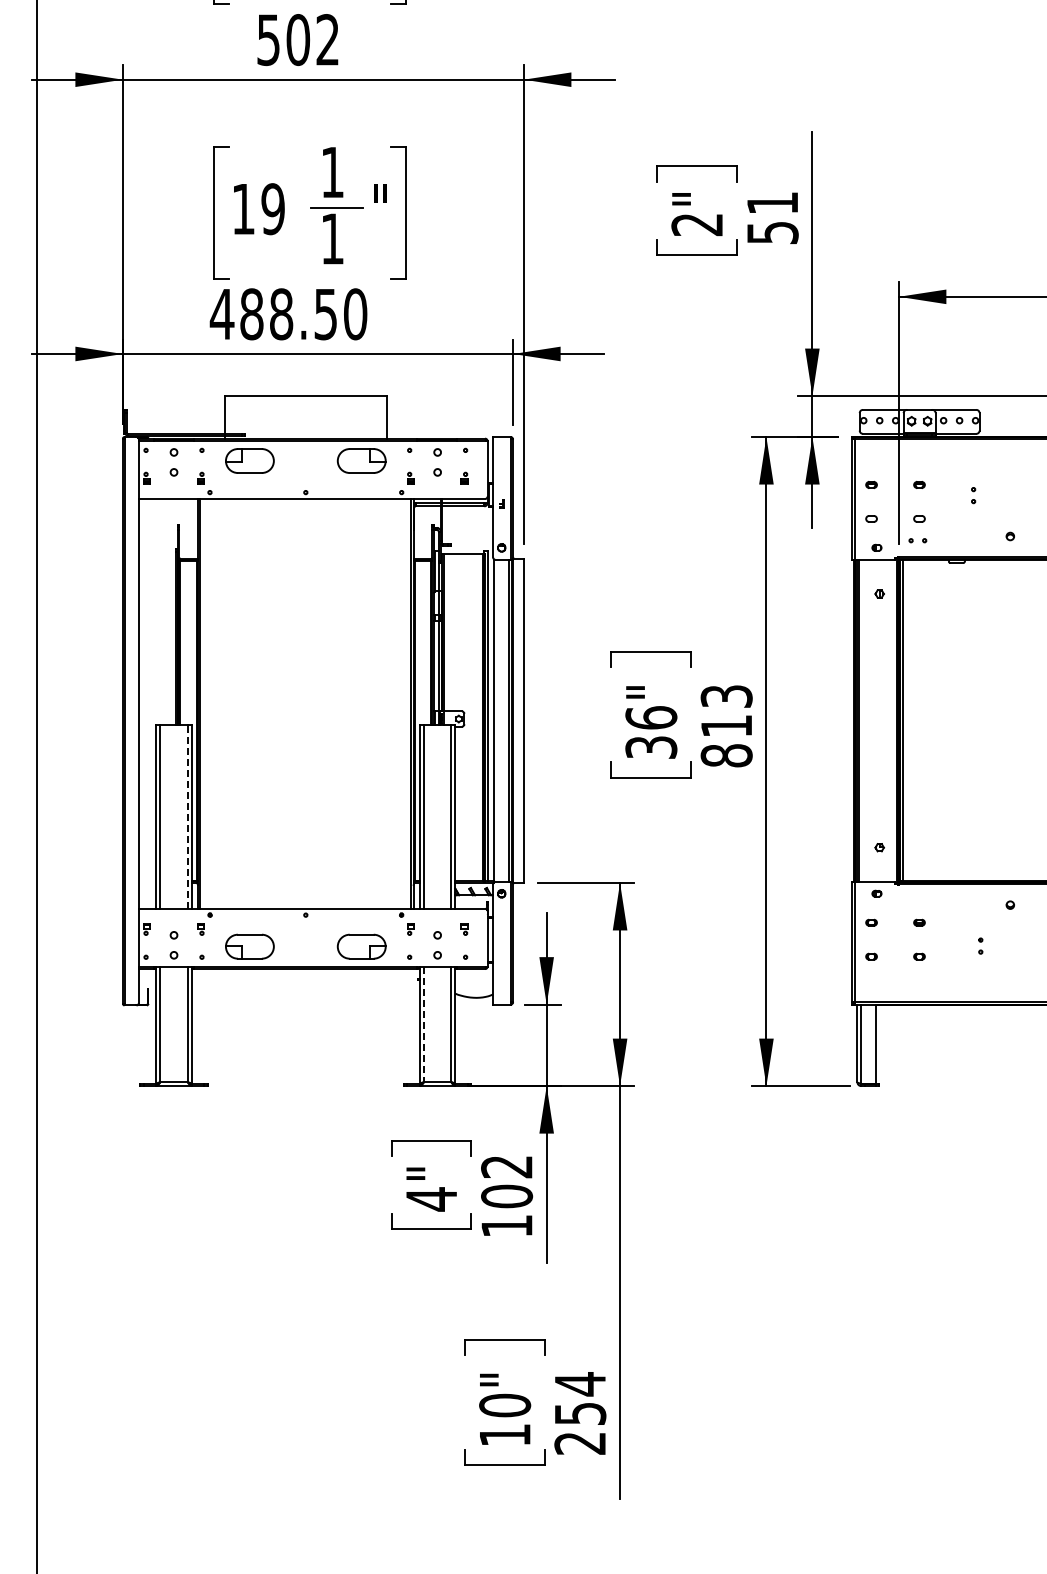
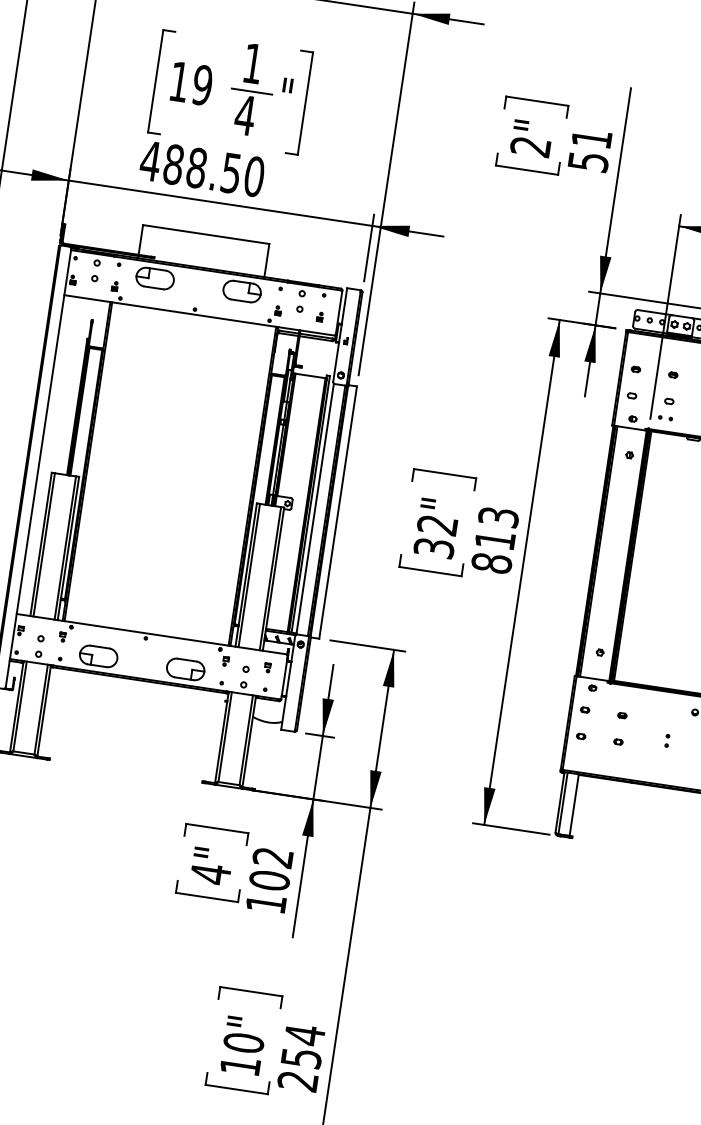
text: (332, 238) -> (245, 115), 1 -> 4
text: (651, 717) -> (437, 524), 36" -> 32"
line: (187, 816) -> (65, 547), dashed -> solid
line: (424, 1024) -> (225, 737), dashed -> solid

